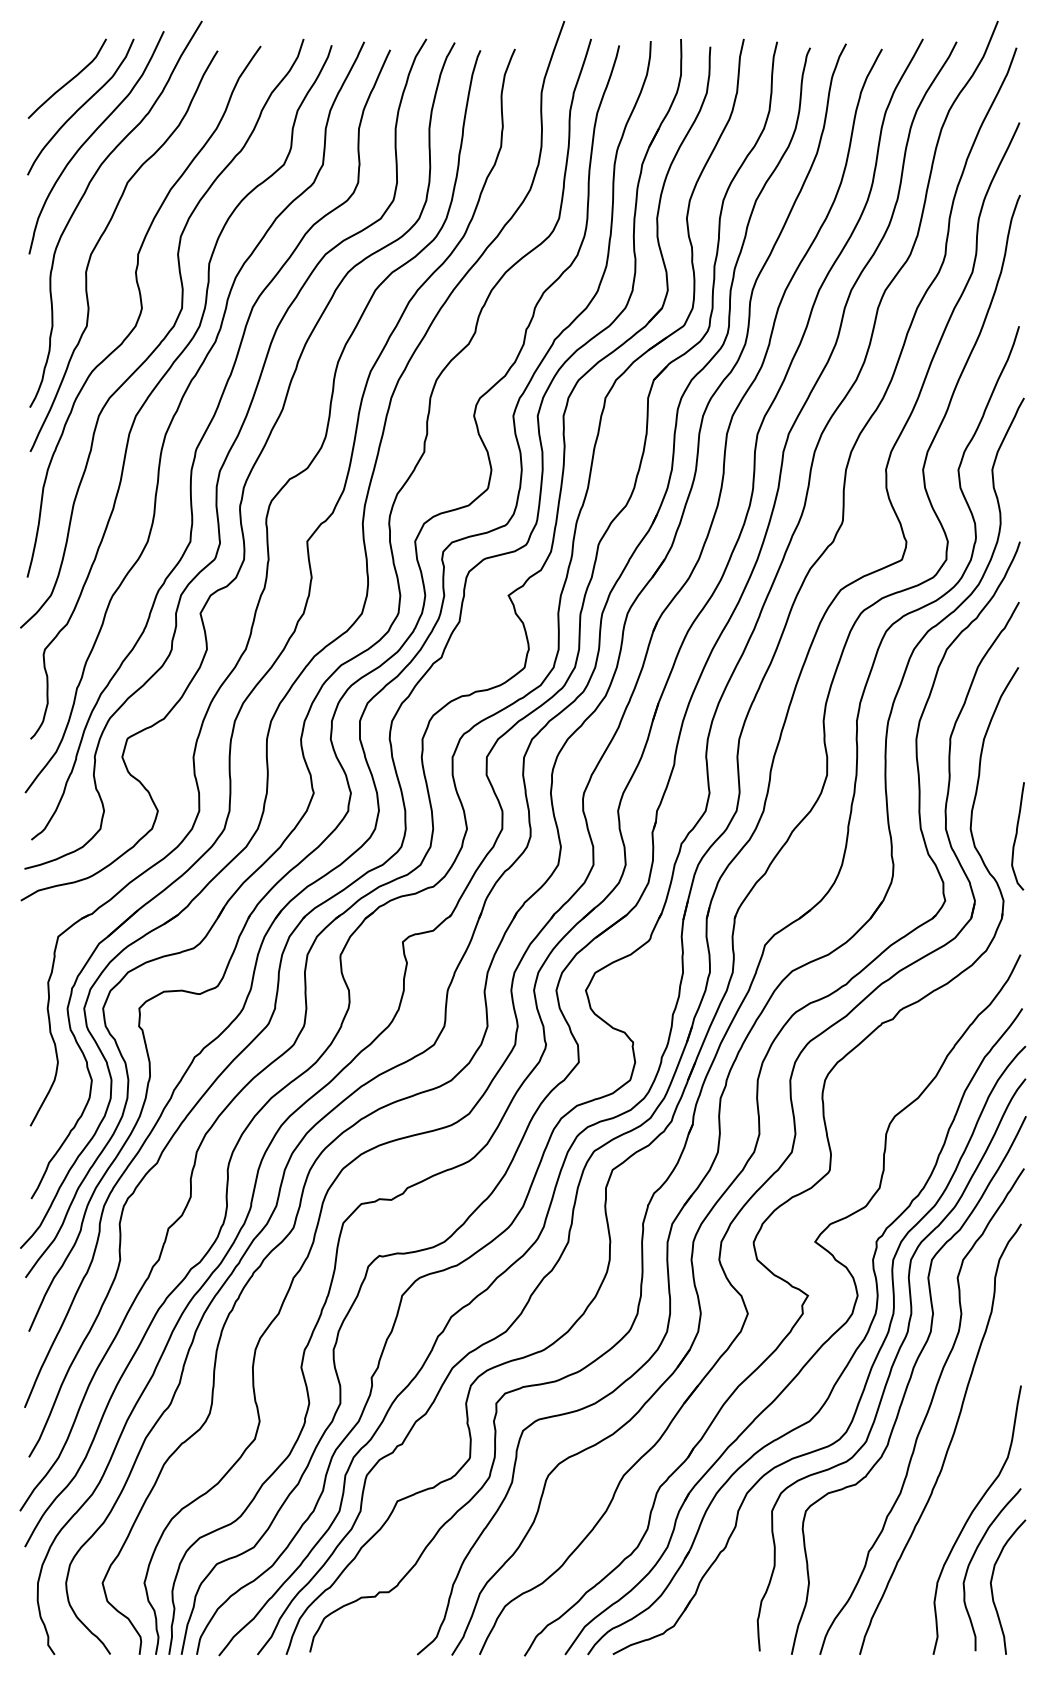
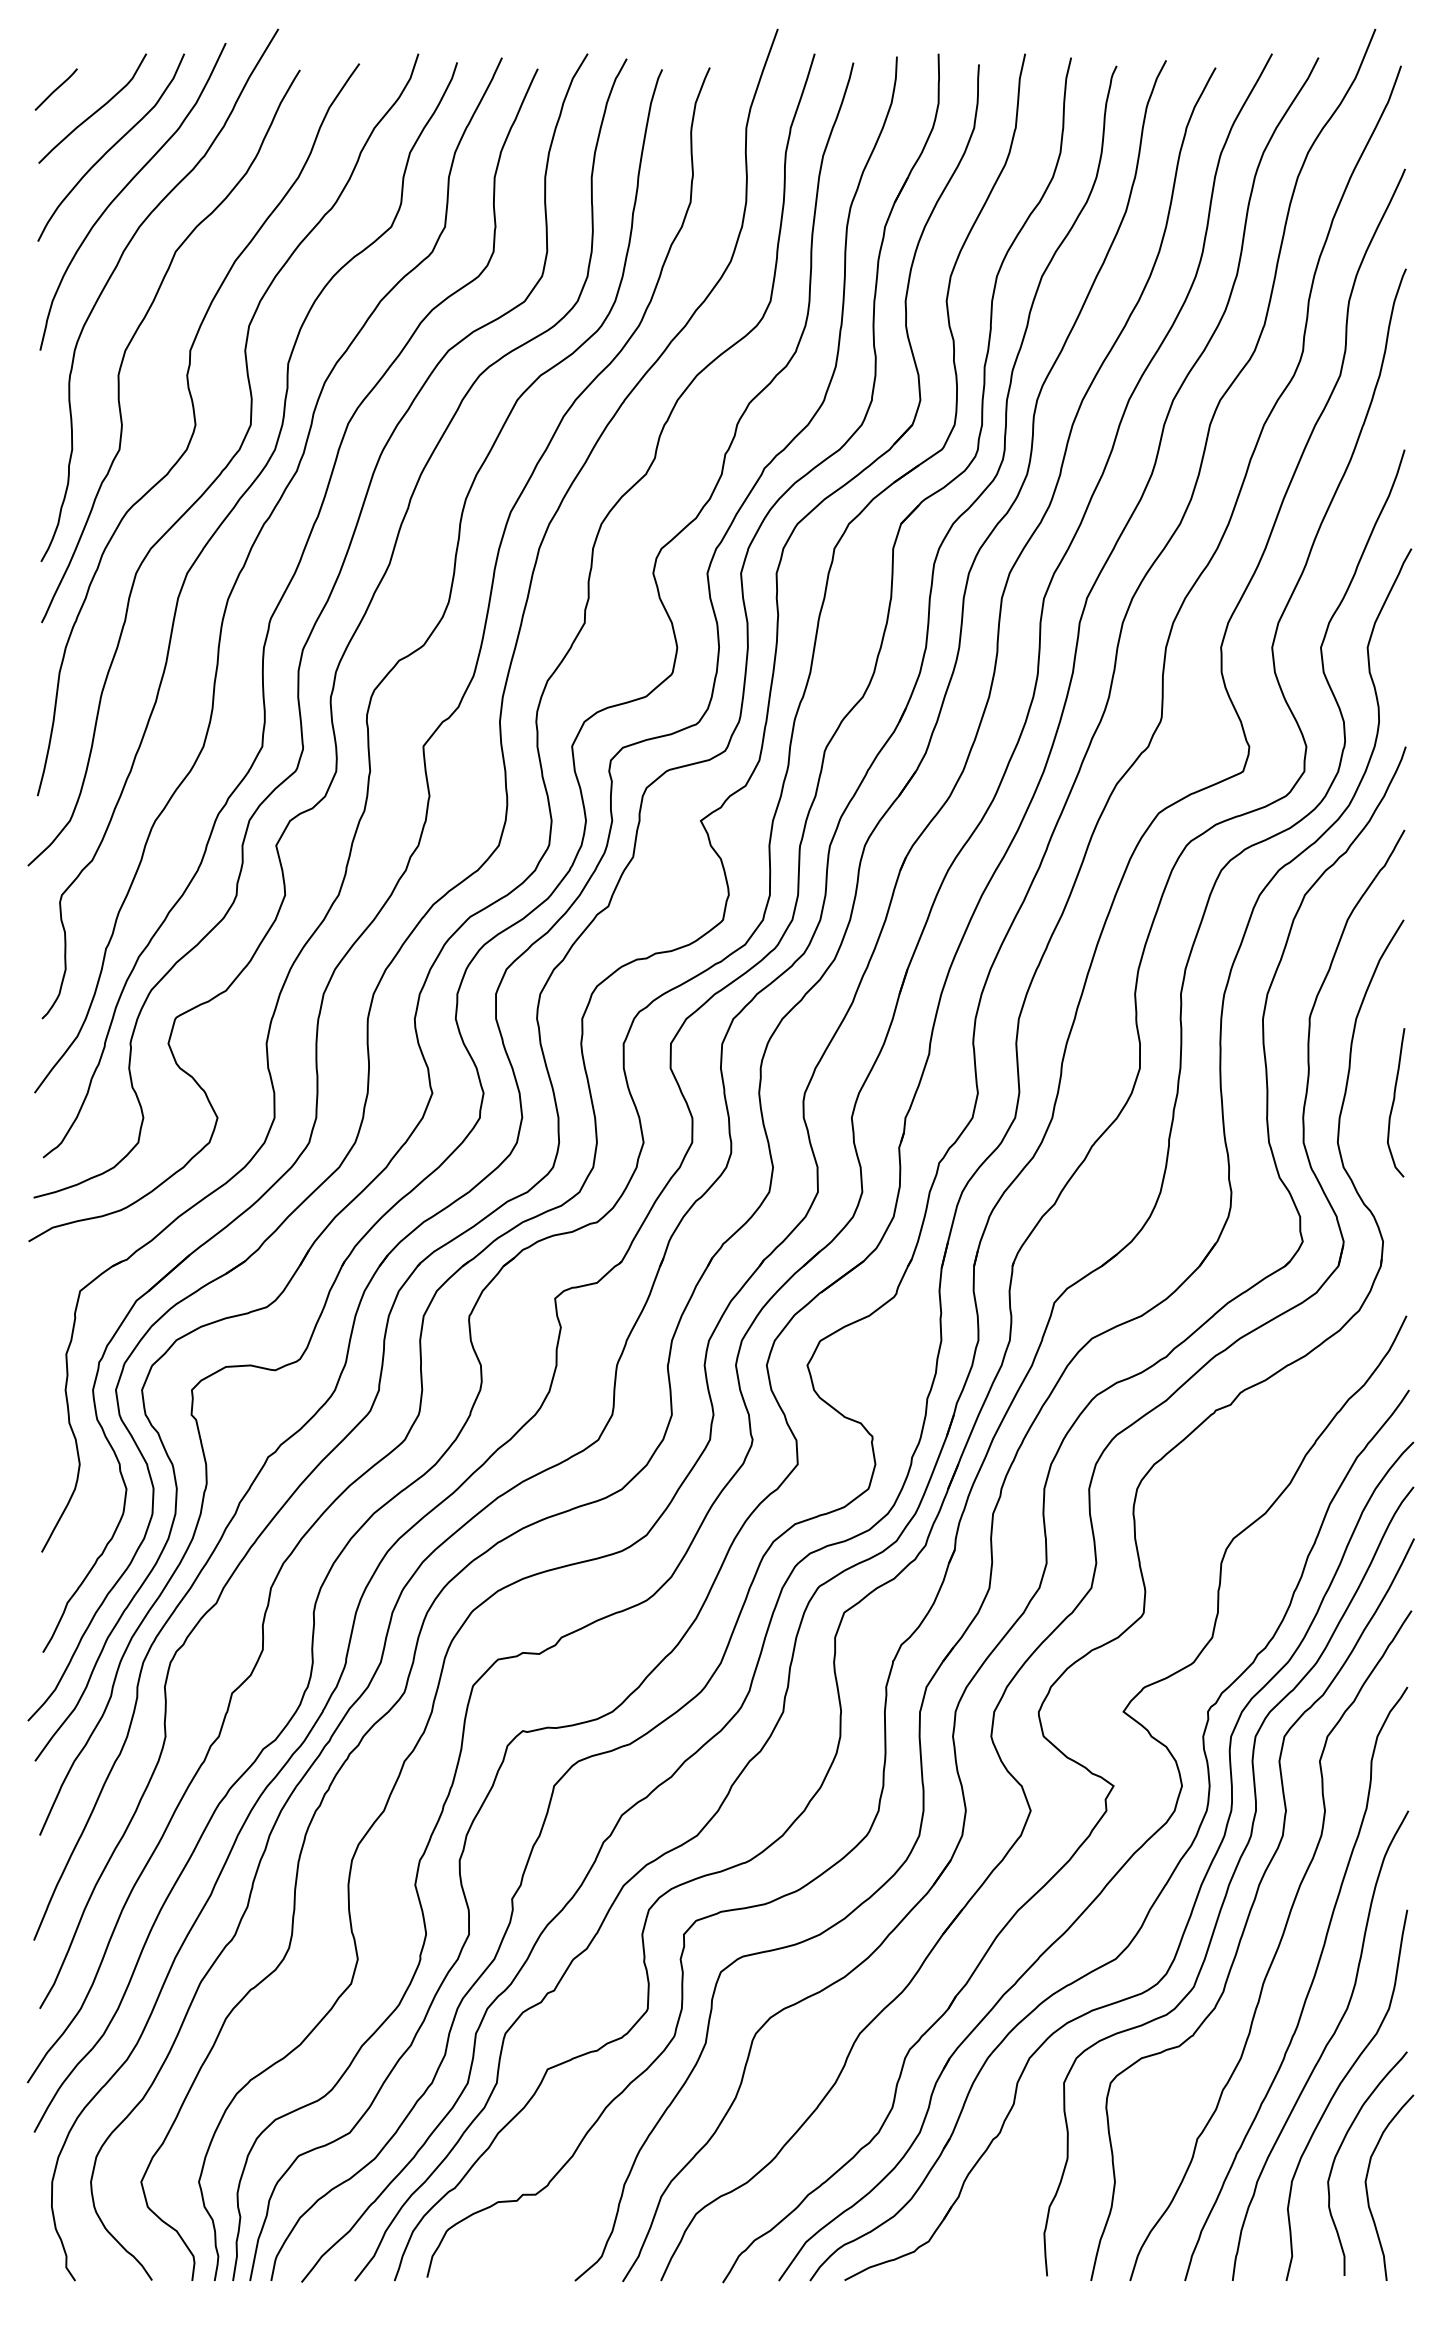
line: (40, 64) -> (55, 89), added
curve: (1016, 836) -> (1394, 1102), moved
curve: (960, 1486) -> (1323, 2048), added

